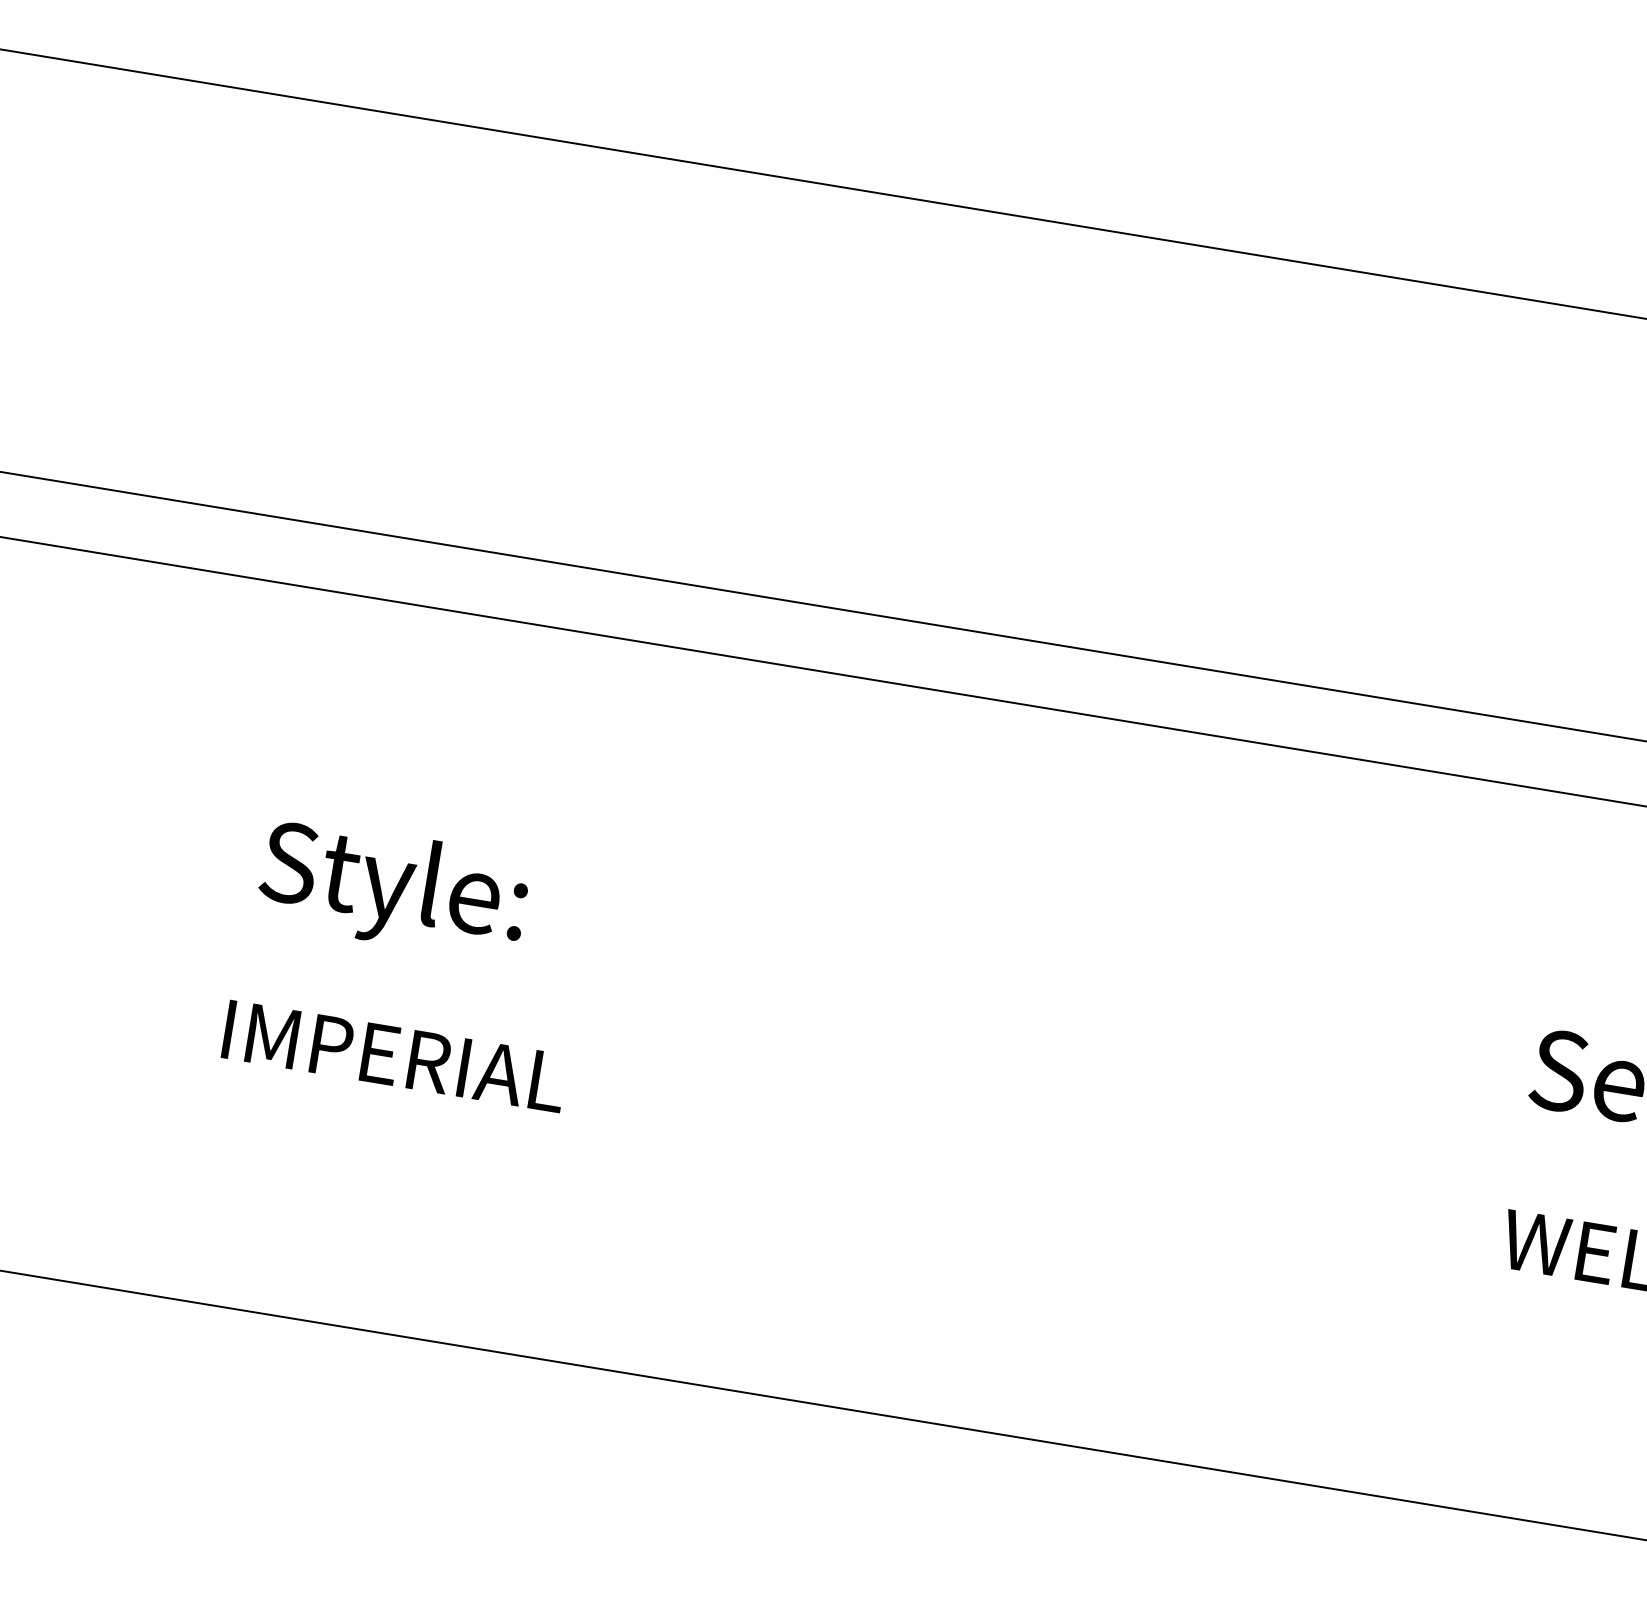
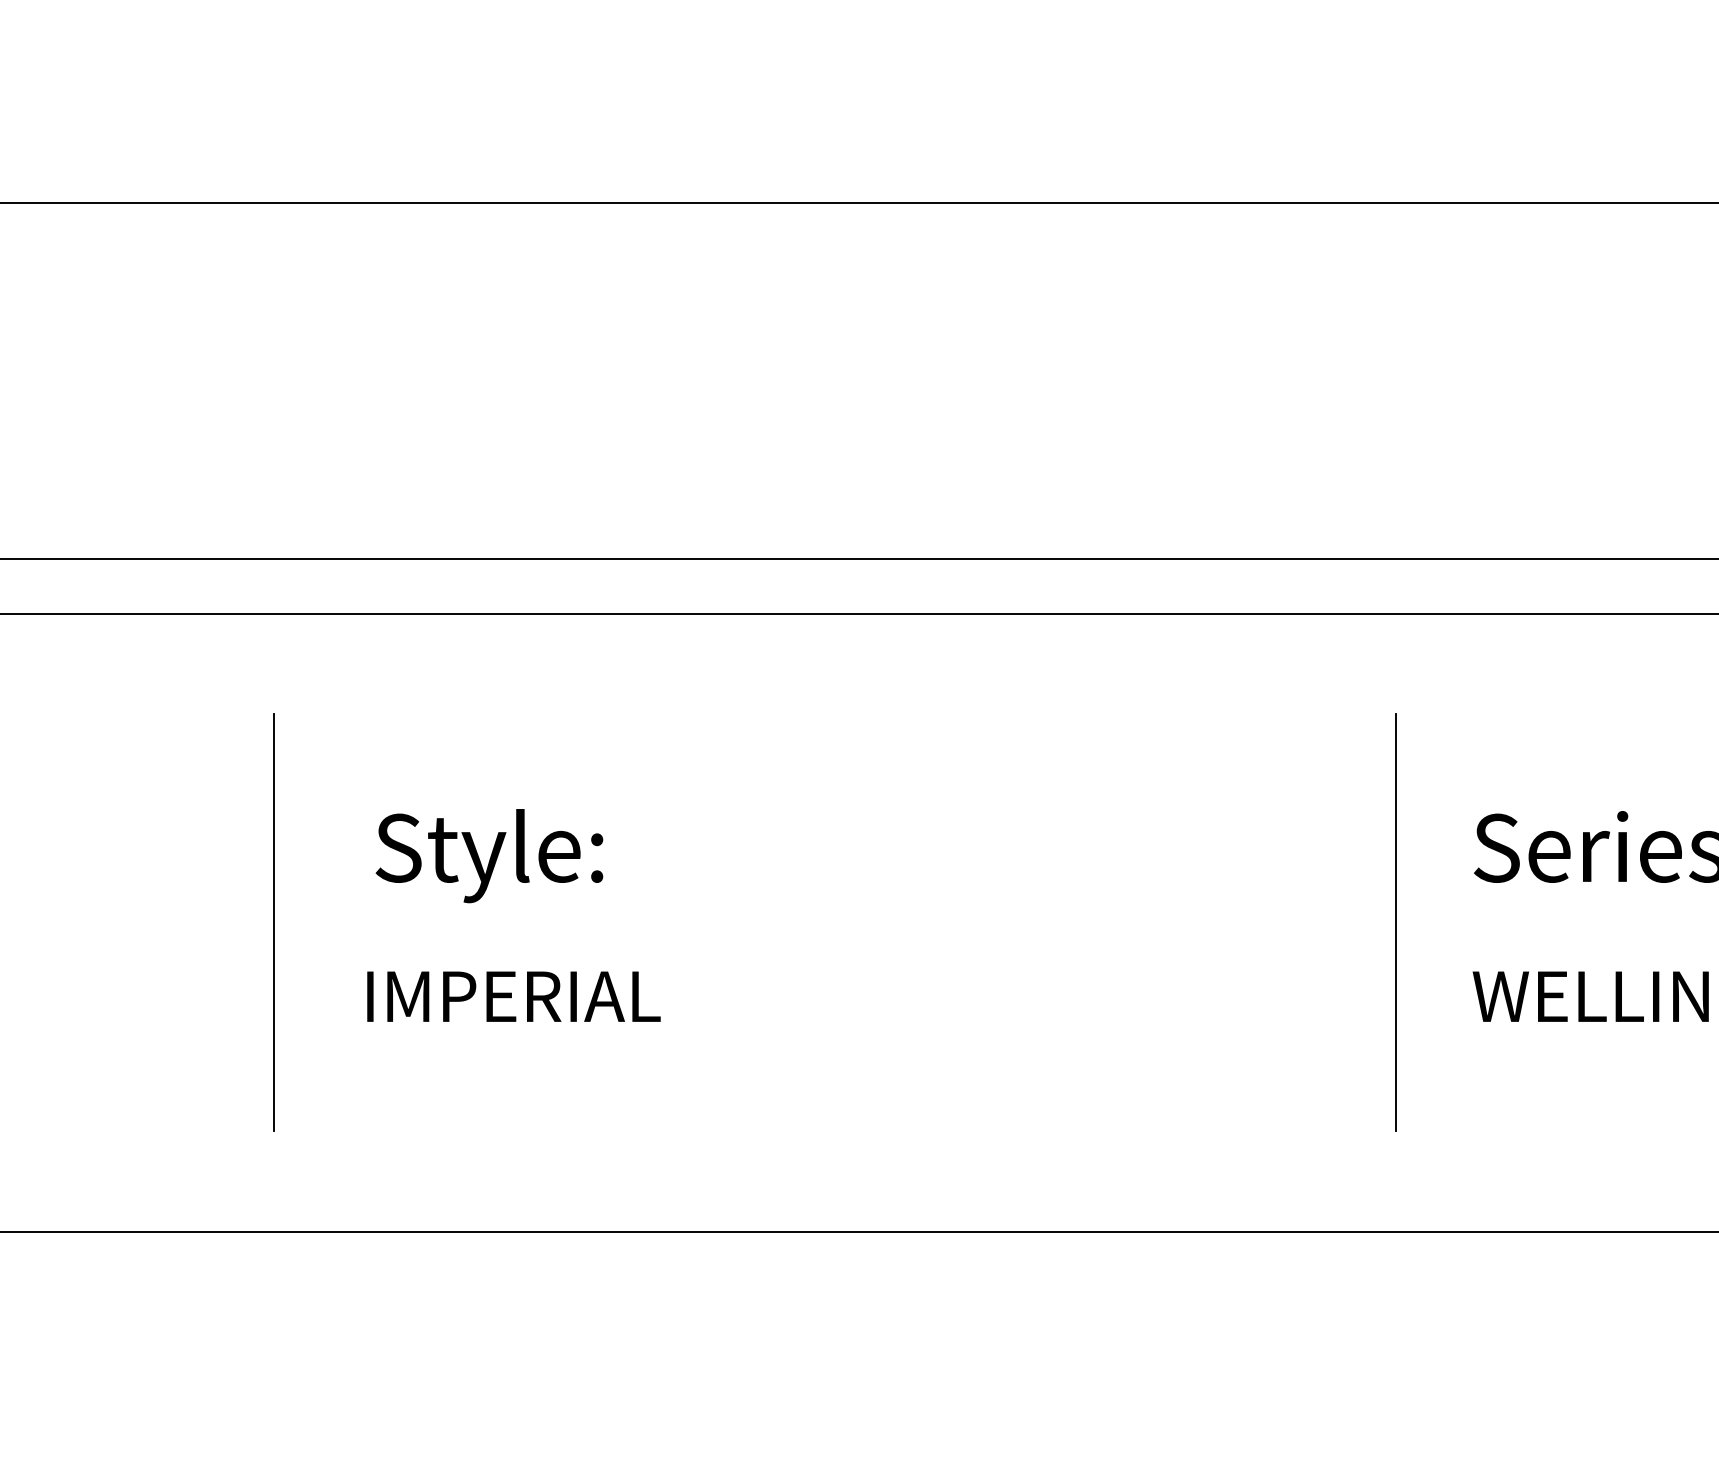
line: (130, 925) -> (273, 922), added
line: (1429, 1137) -> (1396, 922), added

